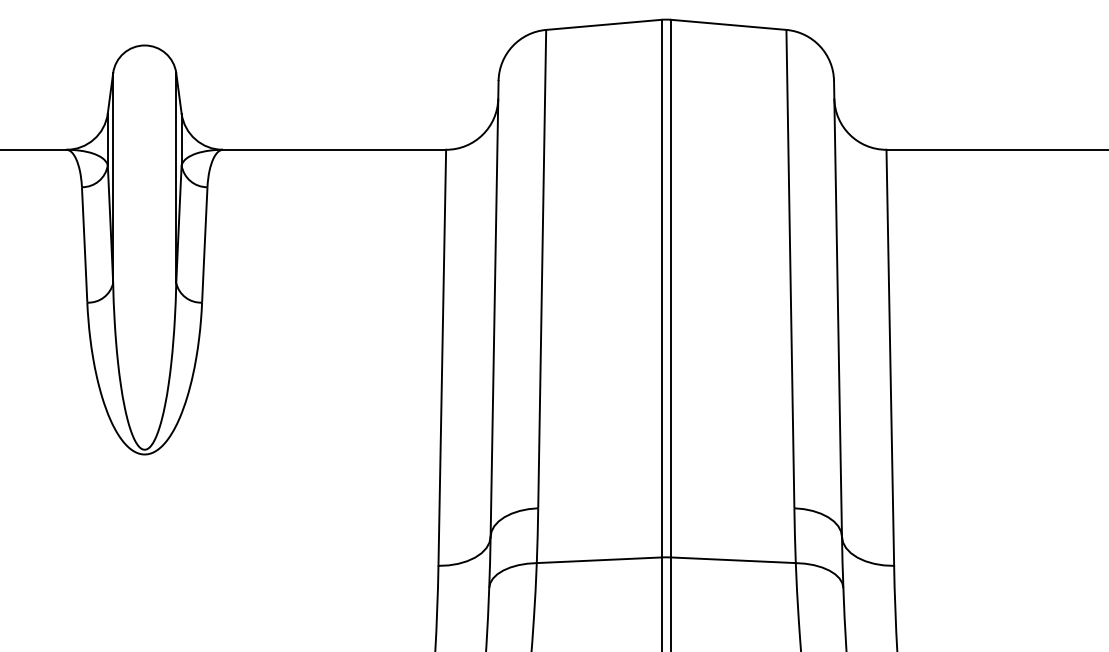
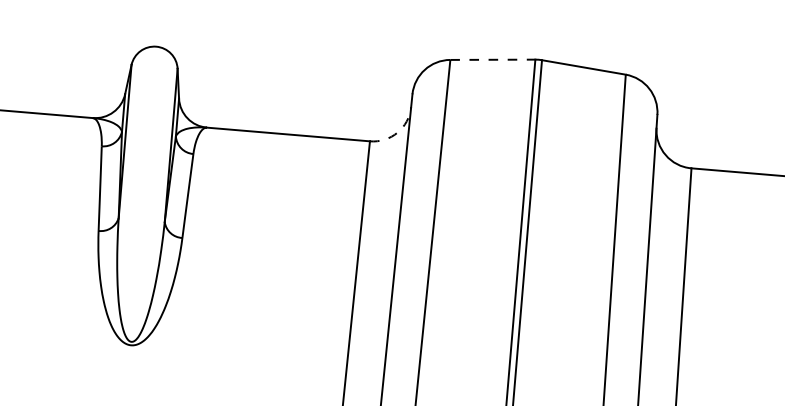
line: (604, 24) -> (493, 59), solid -> dashed
arc: (482, 134) -> (397, 132), solid -> dashed

